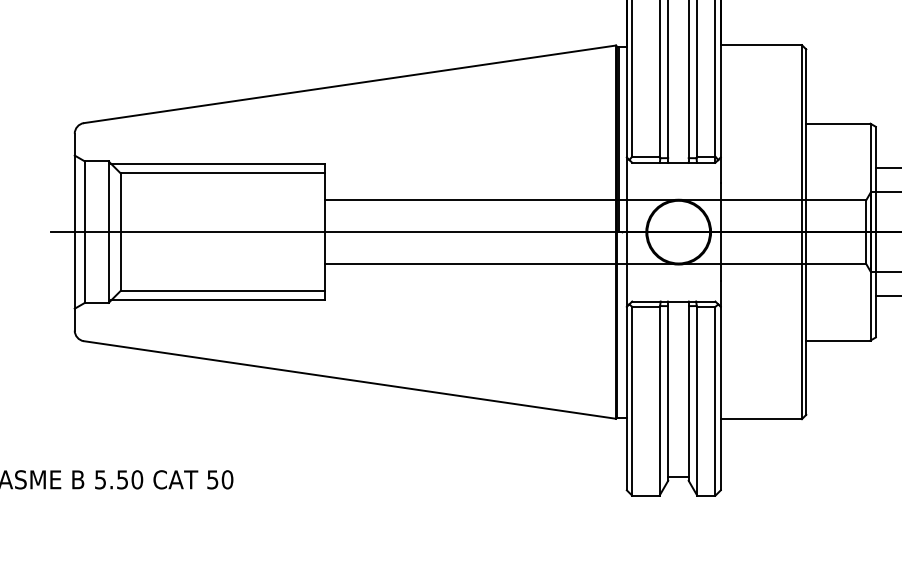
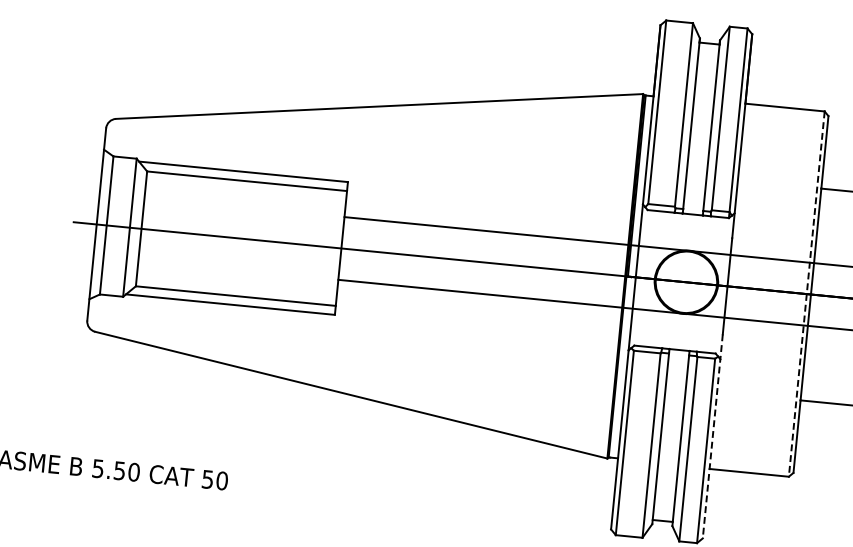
line: (801, 232) -> (806, 294), solid -> dashed
line: (720, 386) -> (712, 437), solid -> dashed

